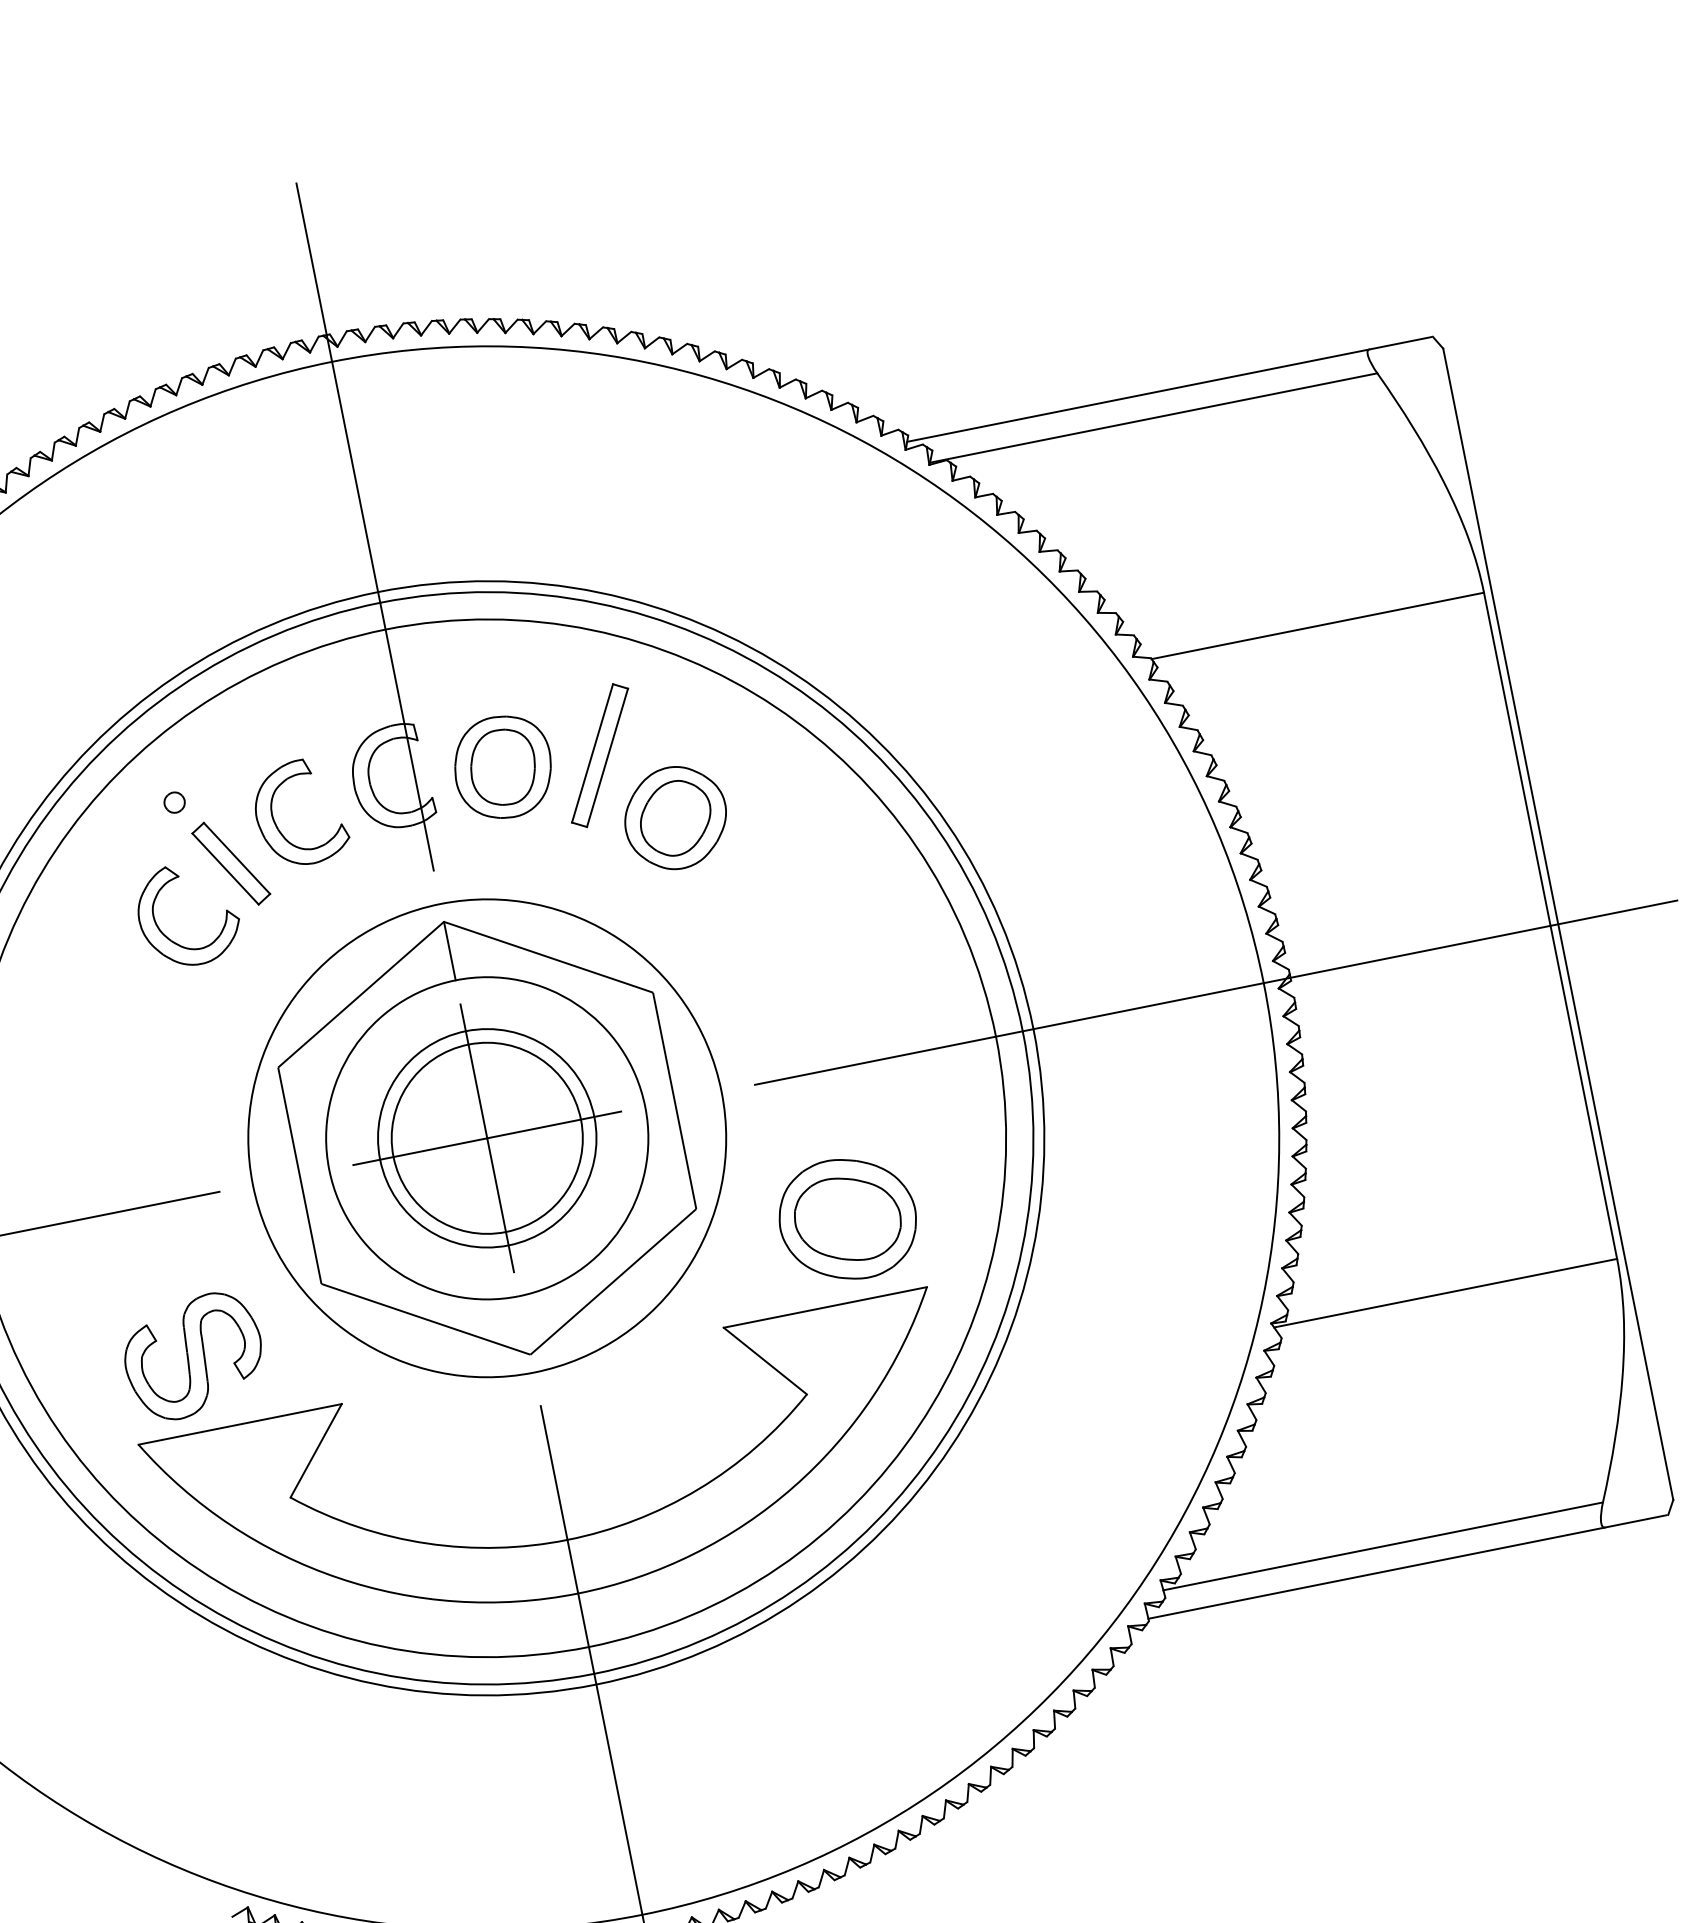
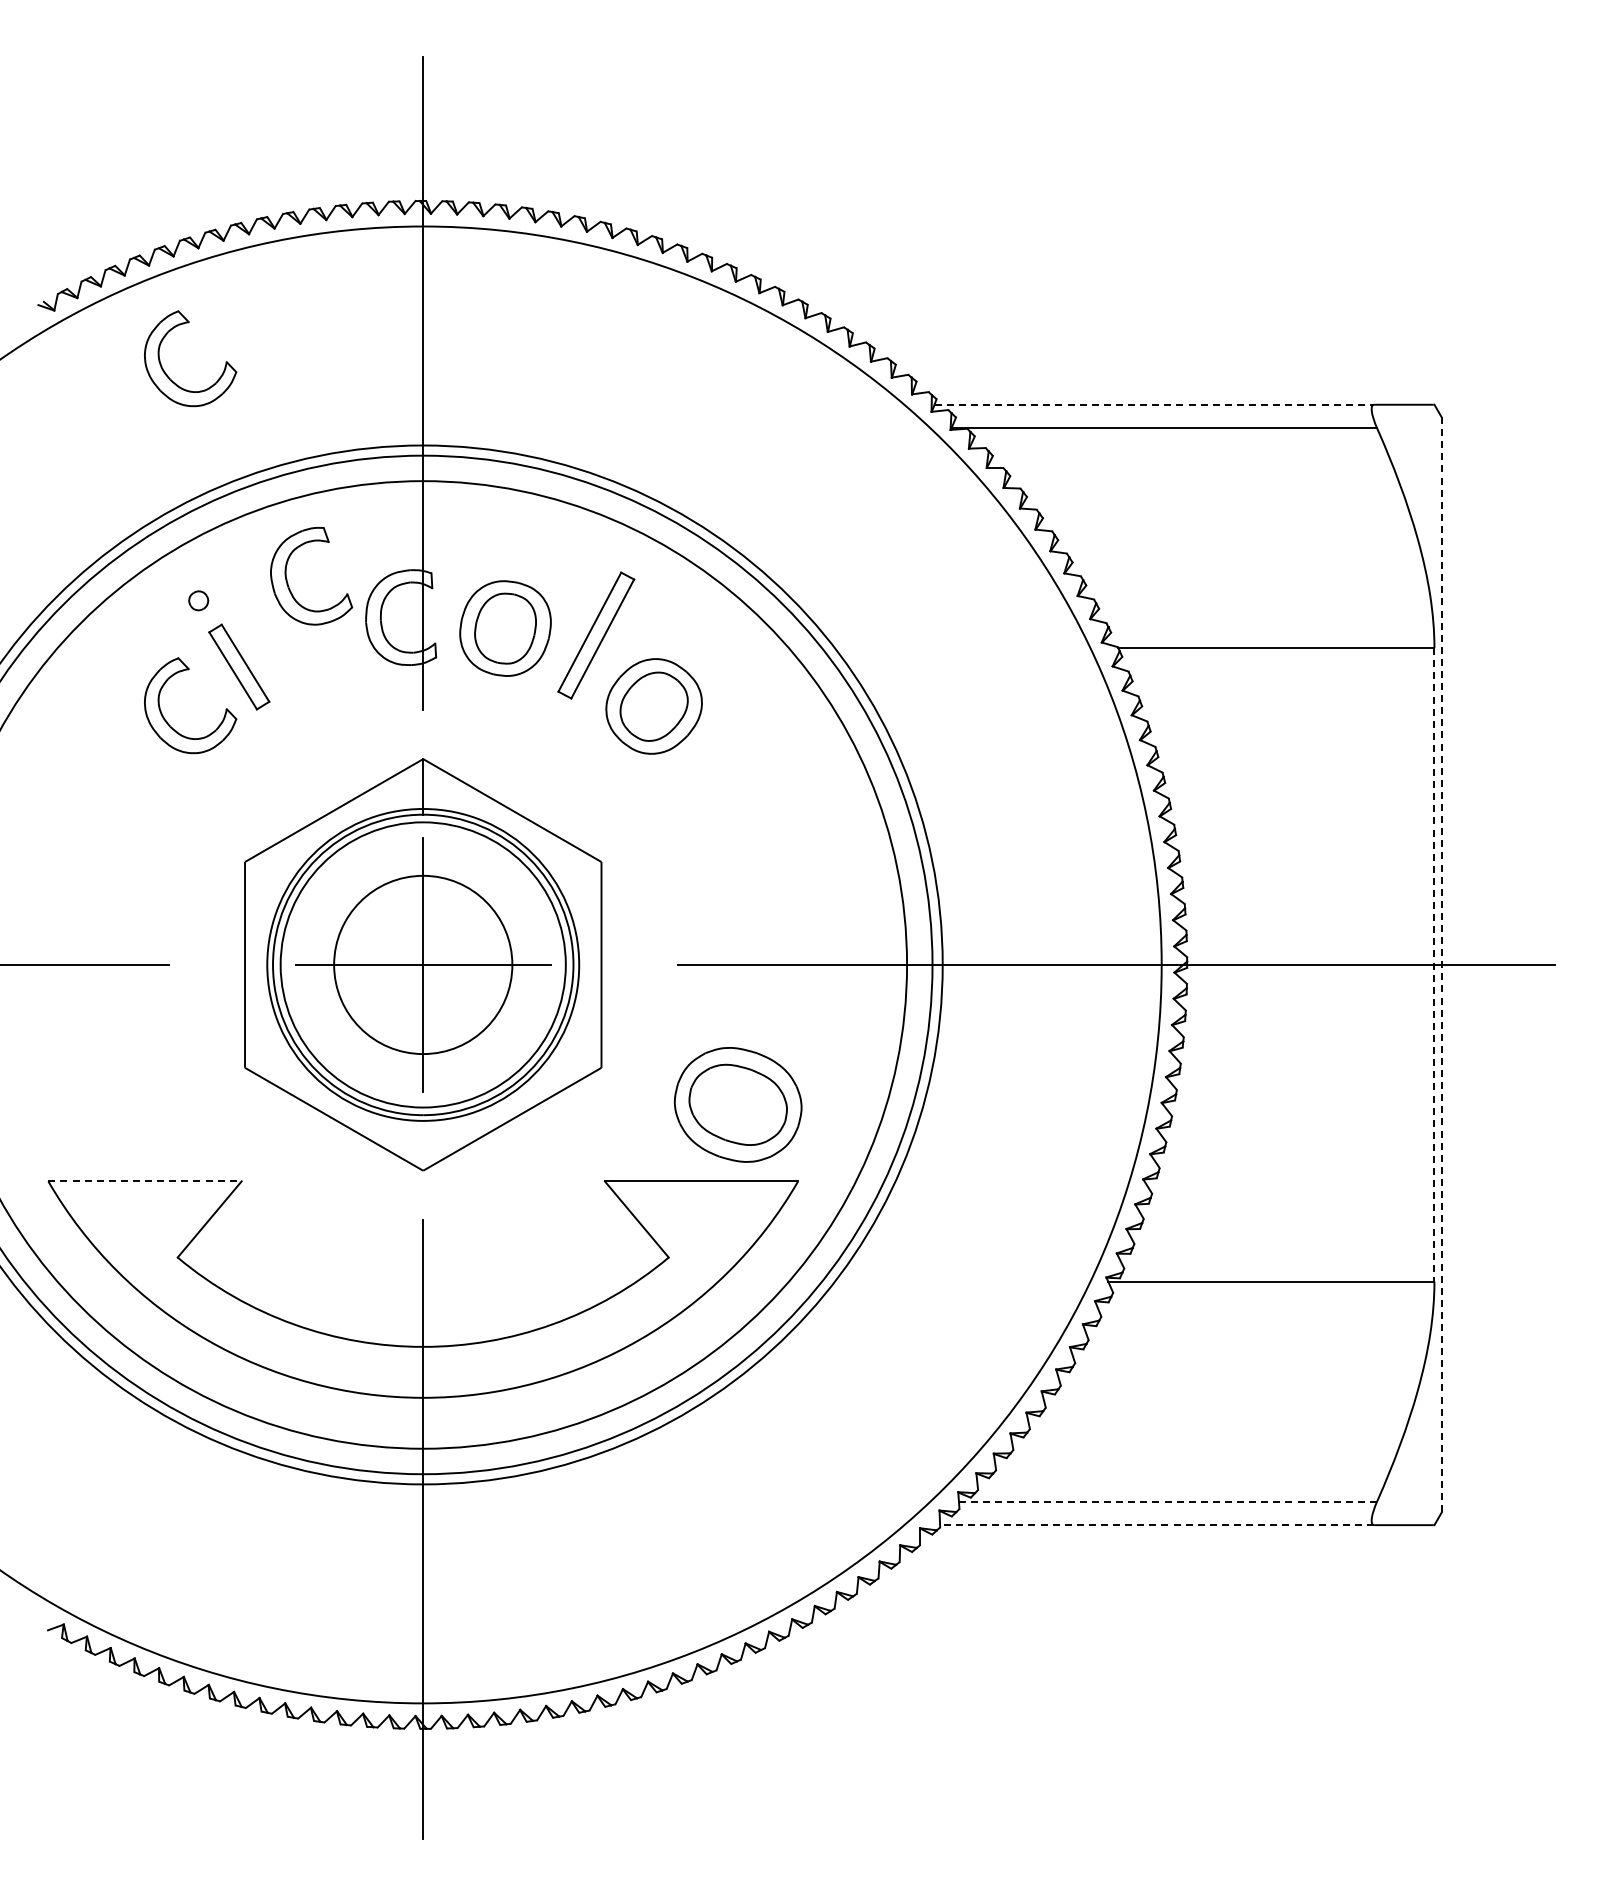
line: (1138, 395) -> (1154, 404), solid -> dashed
part: (95, 572) -> (168, 375), added
part: (277, 825) -> (288, 583), moved
line: (1557, 923) -> (1441, 964), solid -> dashed
line: (1550, 925) -> (1434, 964), solid -> dashed
circle: (487, 1137) -> (423, 964), size x0.7
circle: (487, 1137) -> (423, 964), size x1.4
part: (194, 1356) -> (115, 1110), removed
line: (240, 1424) -> (145, 1181), solid -> dashed
line: (1383, 1545) -> (1168, 1501), solid -> dashed
line: (1377, 1573) -> (1157, 1525), solid -> dashed

